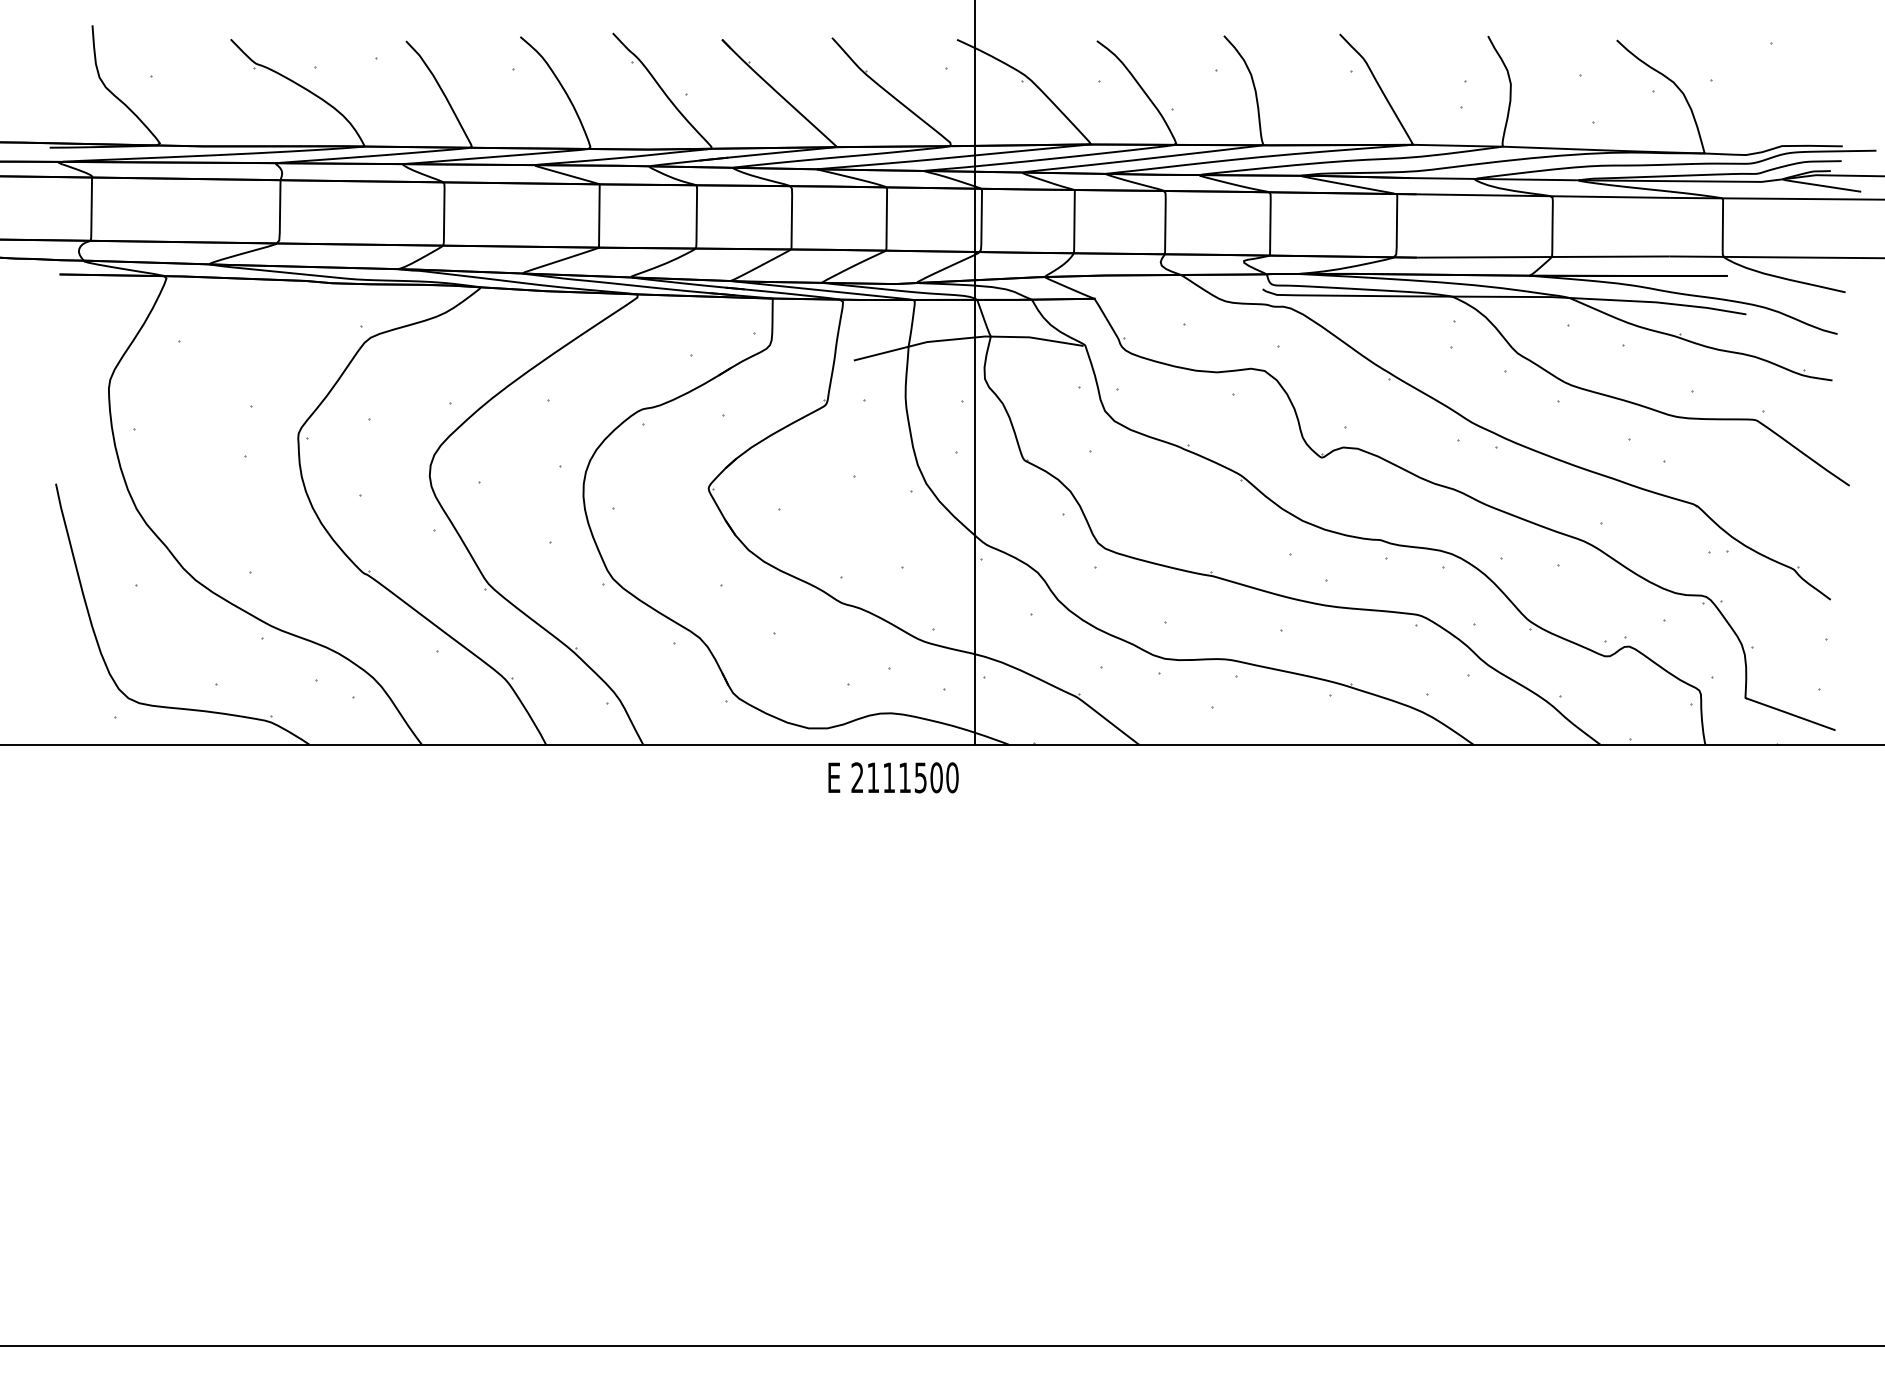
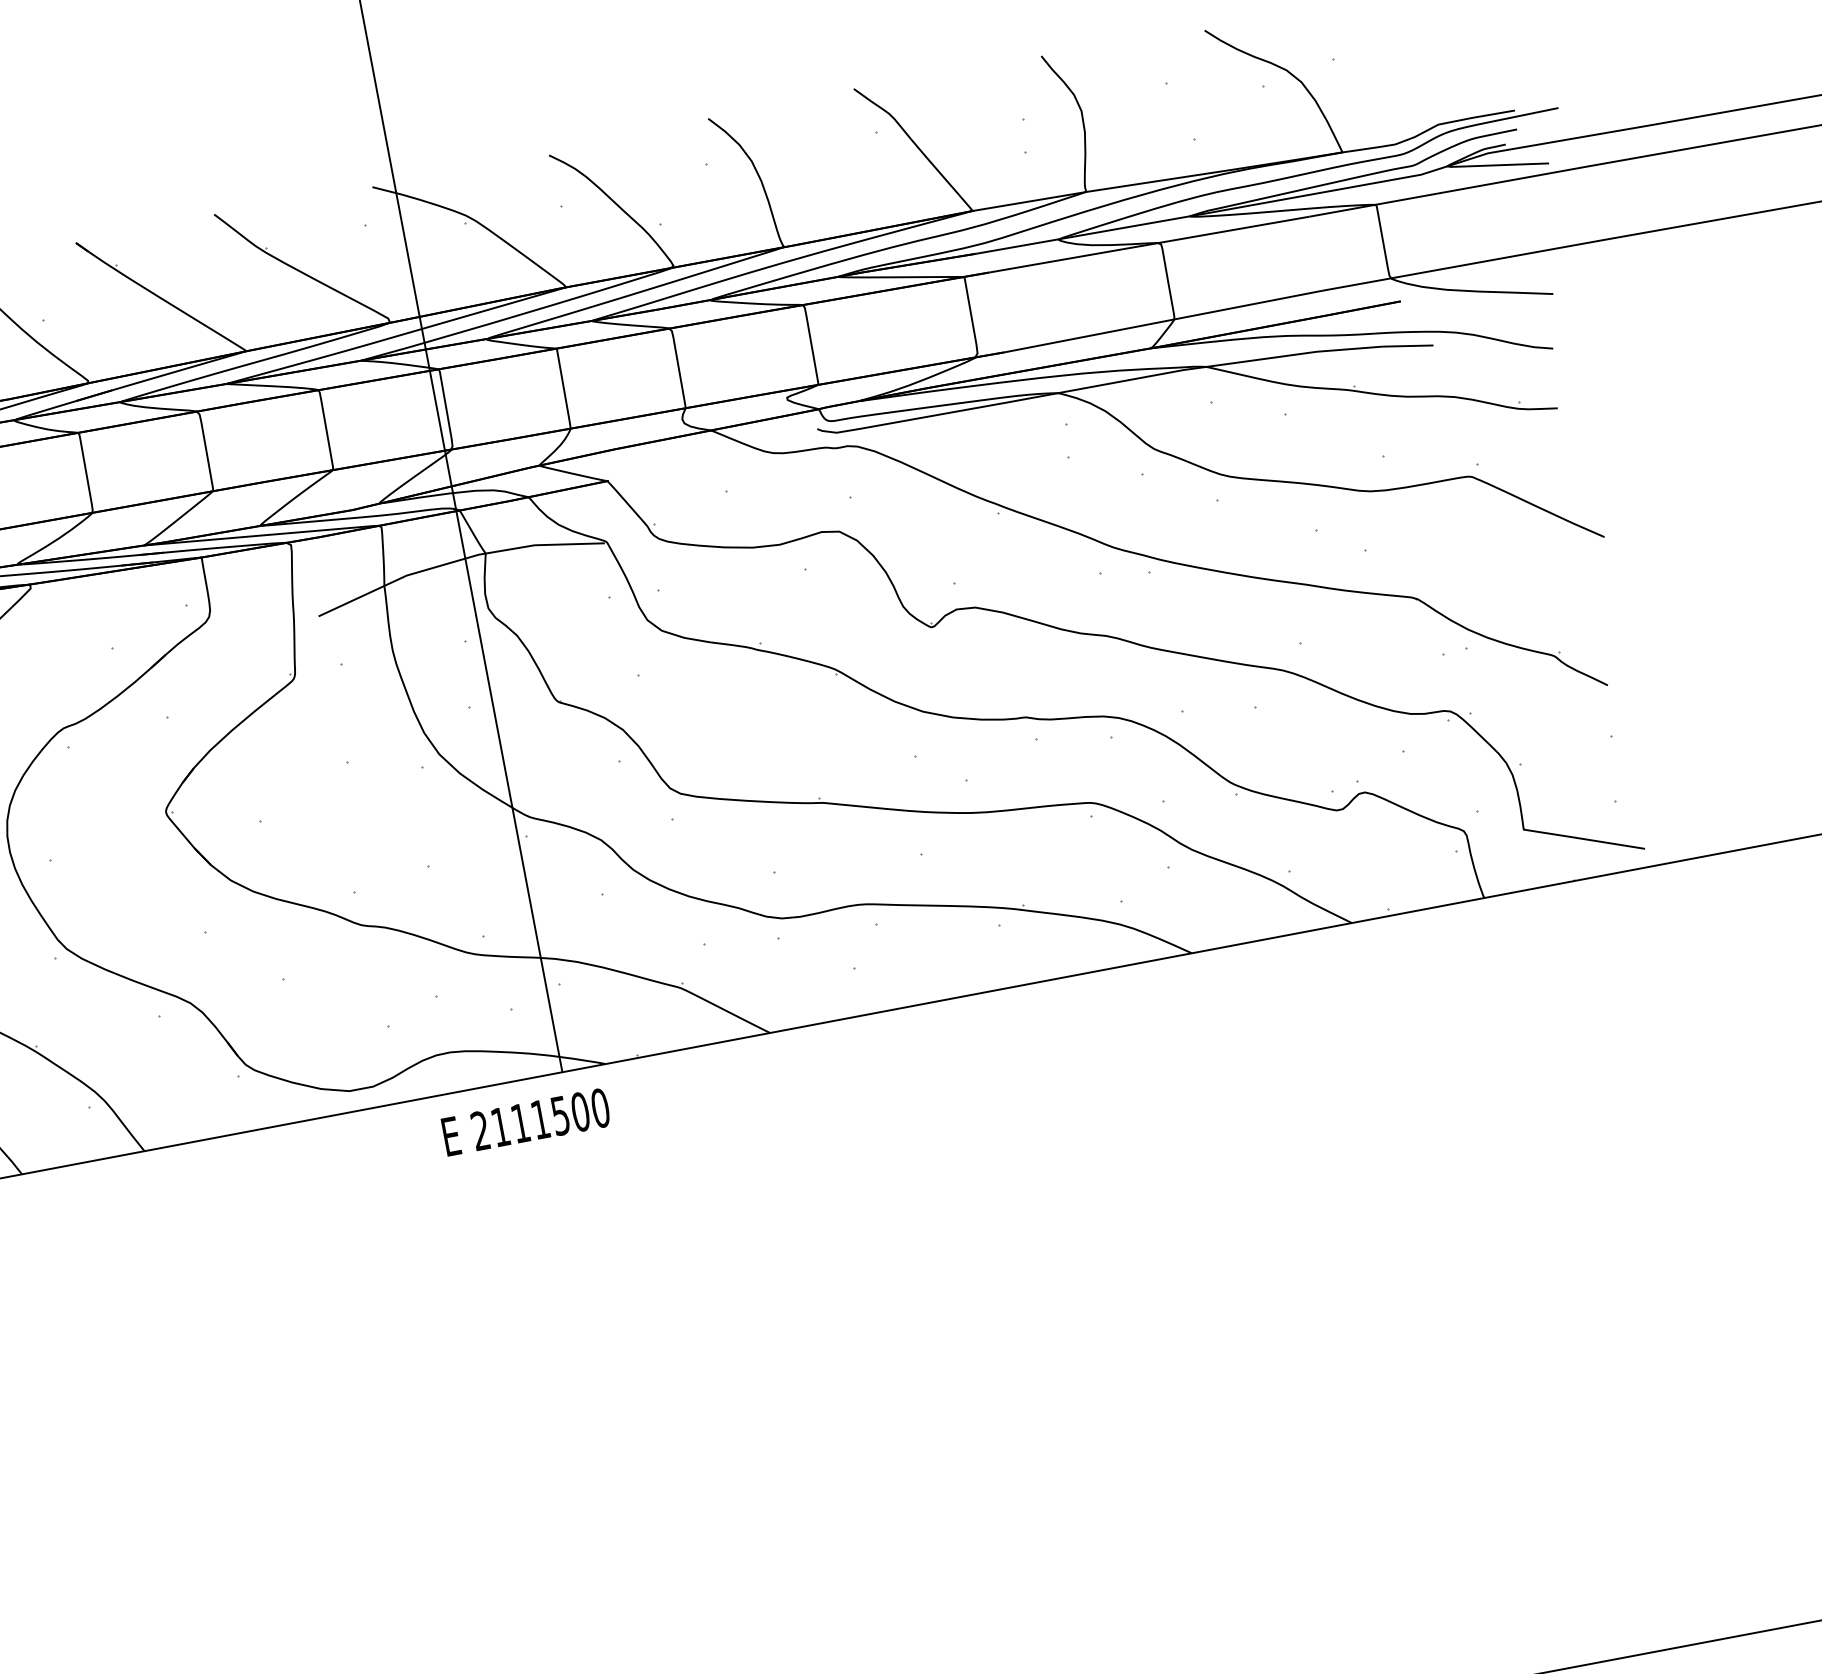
text: (893, 777) -> (526, 1121), moved

